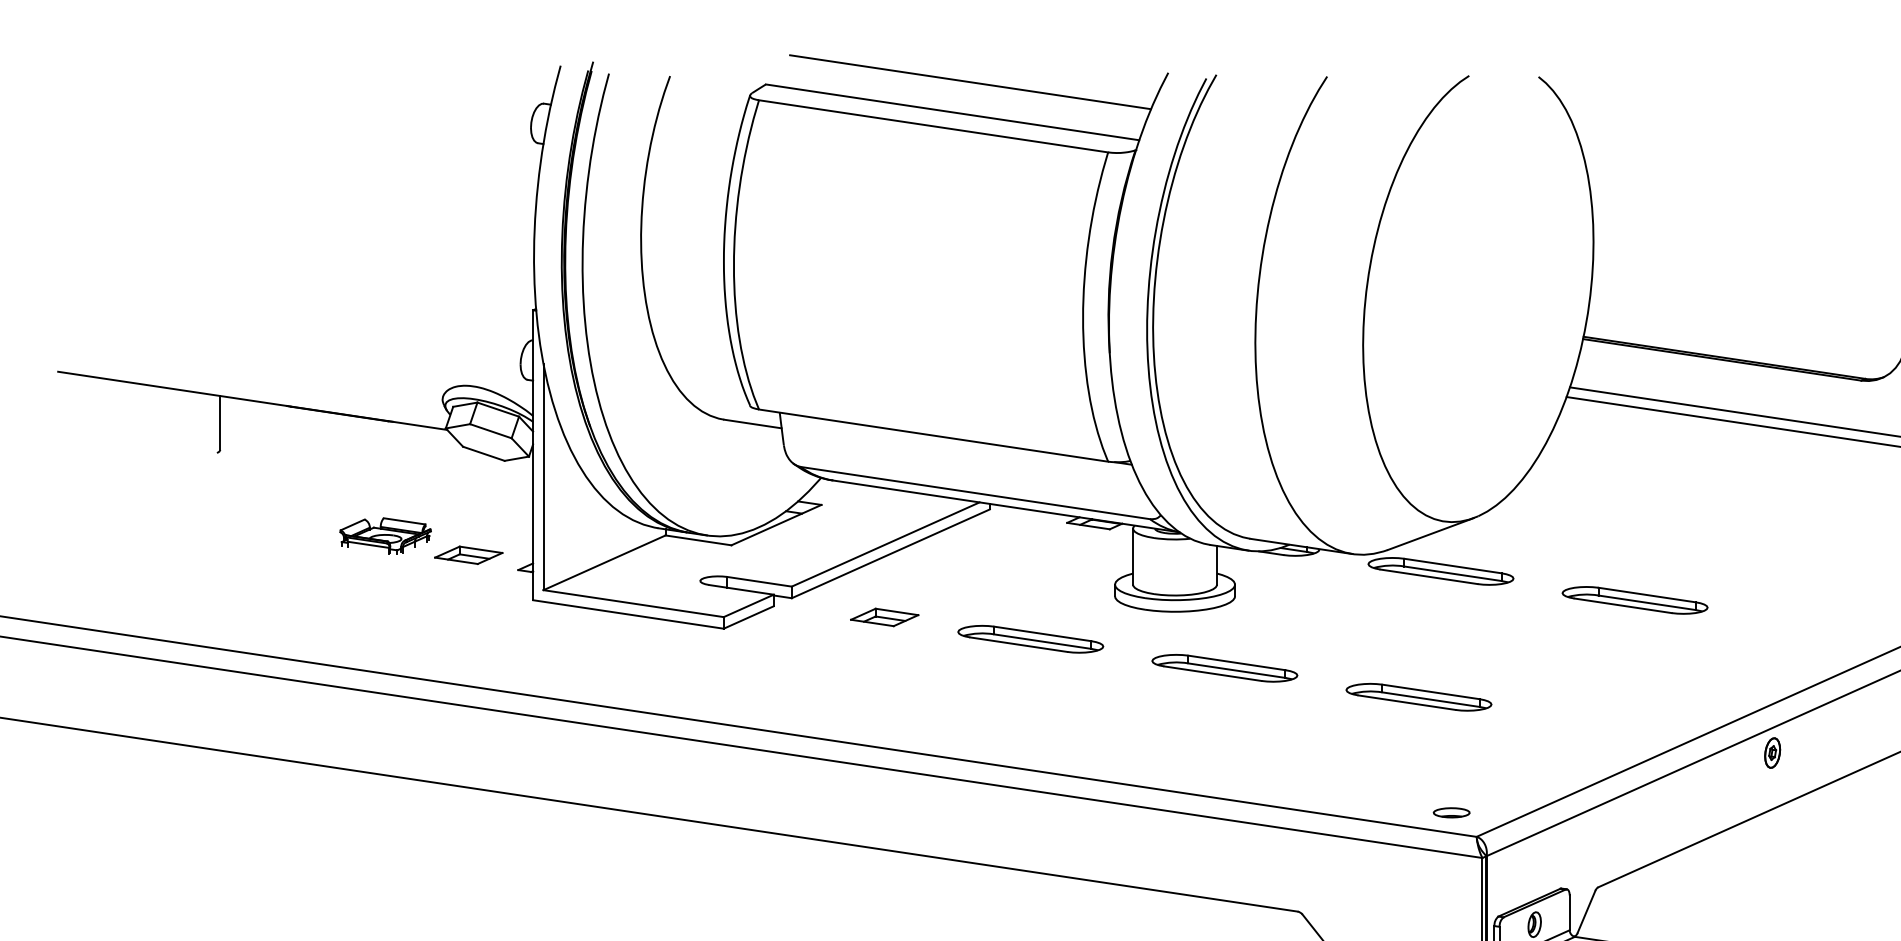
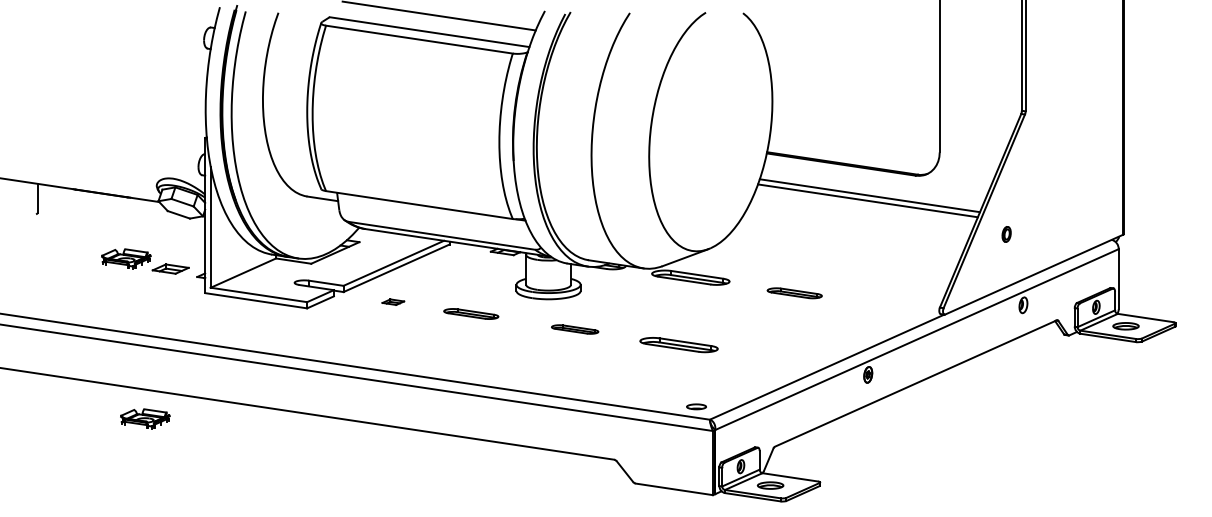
part: (1634, 600) -> (794, 293), size x0.7
part: (885, 615) -> (393, 301), size x0.6
part: (1029, 638) -> (470, 313), size x0.7
part: (1223, 668) -> (574, 329), size x0.6
part: (421, 834) -> (145, 418), added

